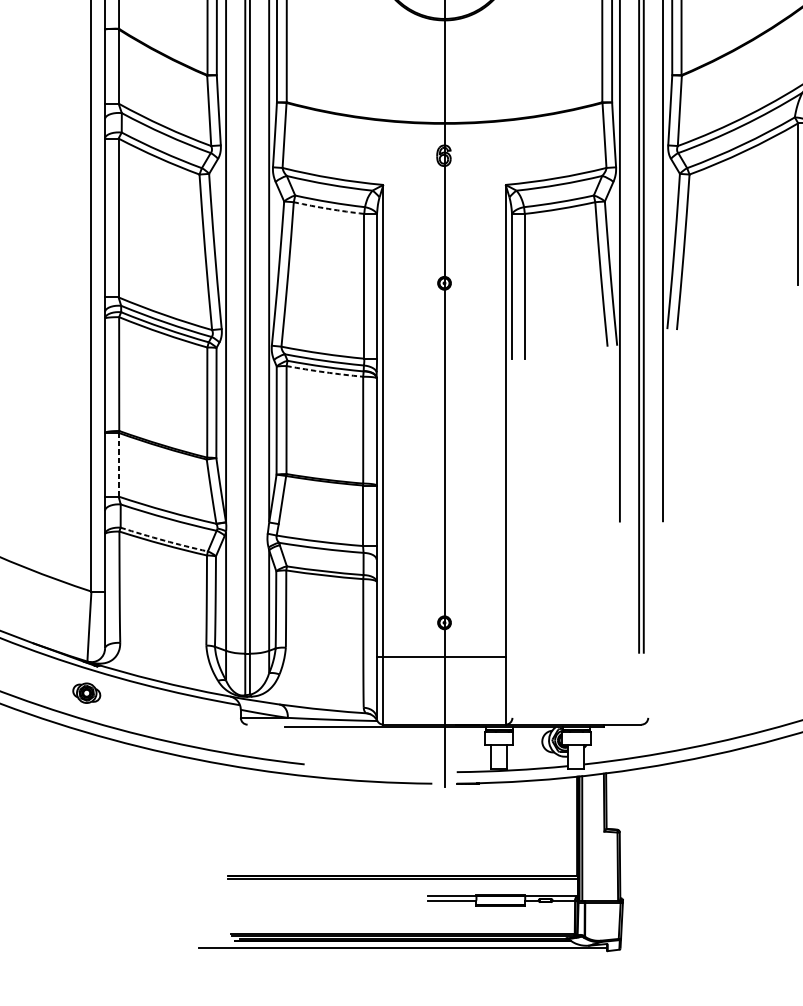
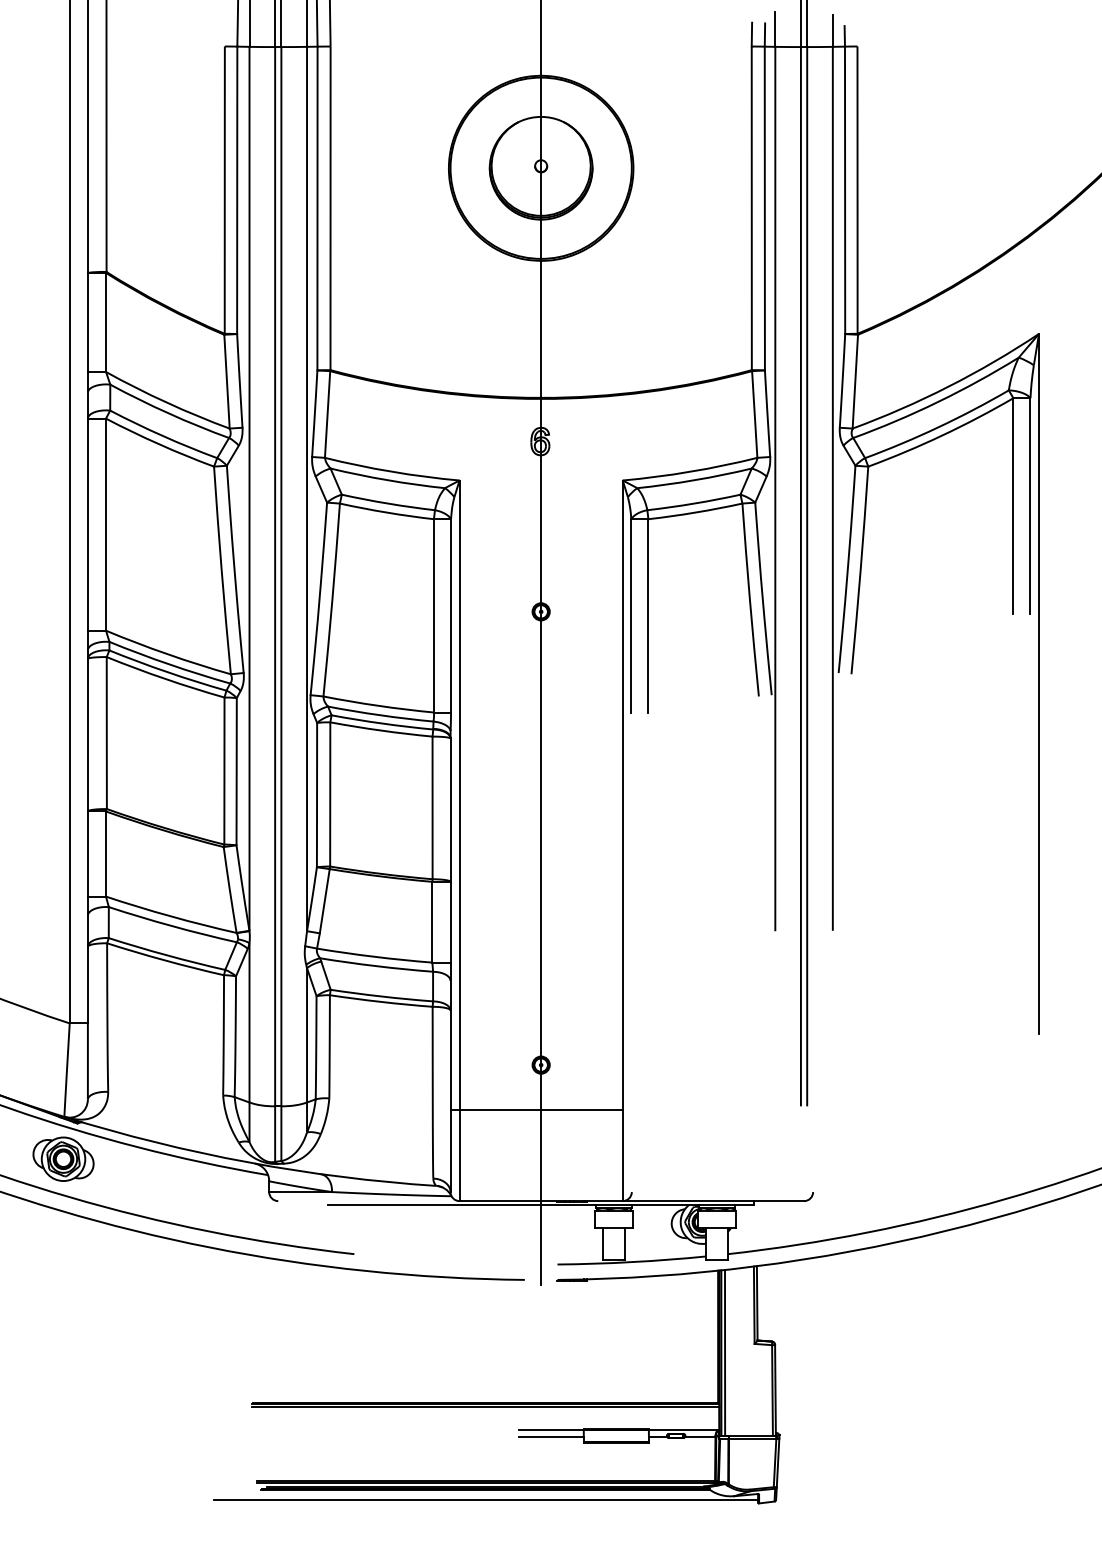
arc: (328, 208) -> (386, 512), dashed -> solid
arc: (324, 372) -> (381, 730), dashed -> solid
line: (118, 465) -> (106, 854), dashed -> solid
arc: (163, 540) -> (166, 955), dashed -> solid
part: (86, 692) -> (63, 1158), size x1.67

